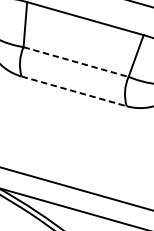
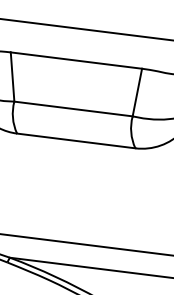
line: (76, 62) -> (73, 109), dashed -> solid
line: (74, 90) -> (76, 140), dashed -> solid

